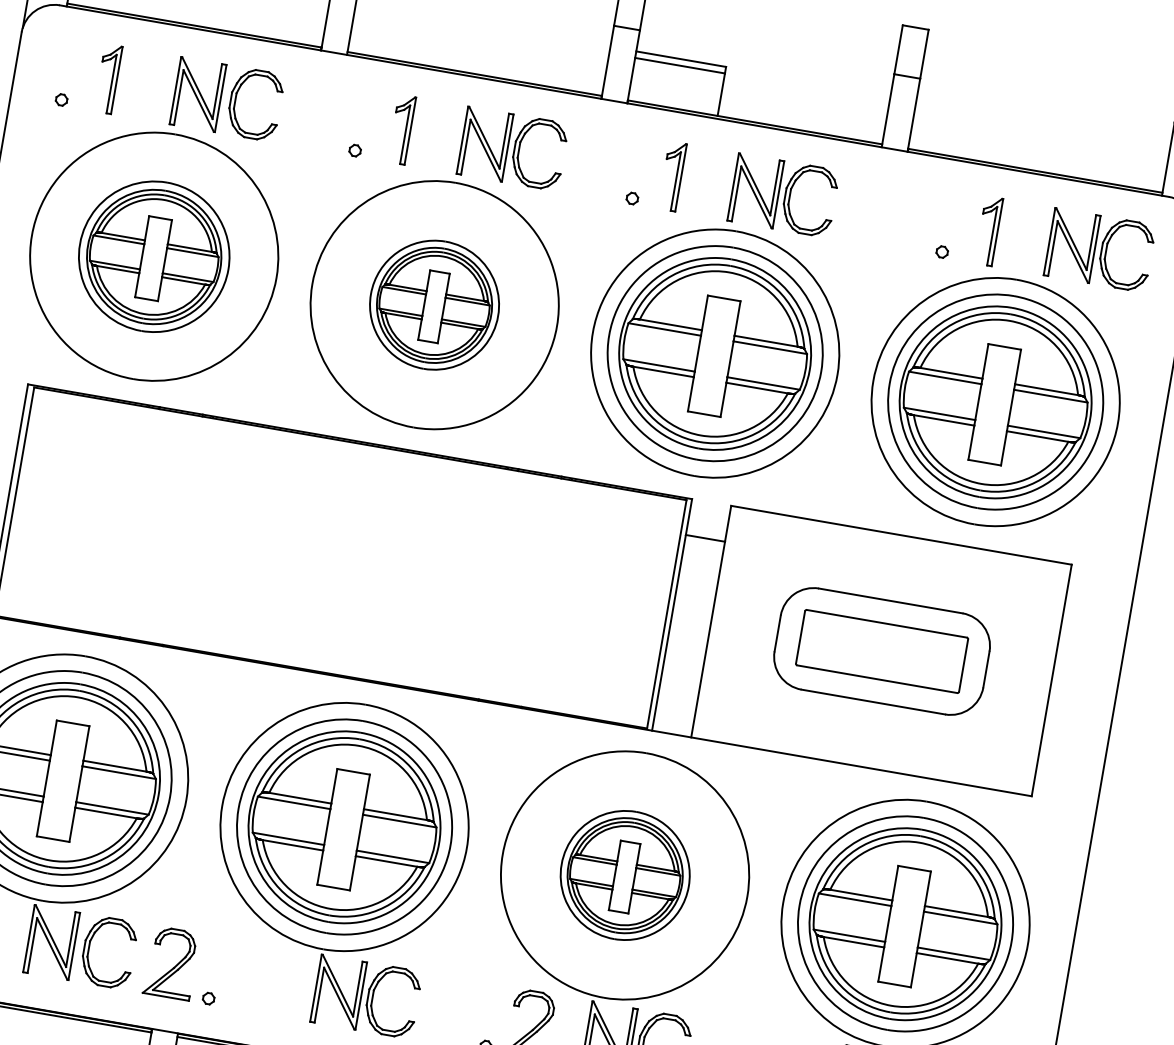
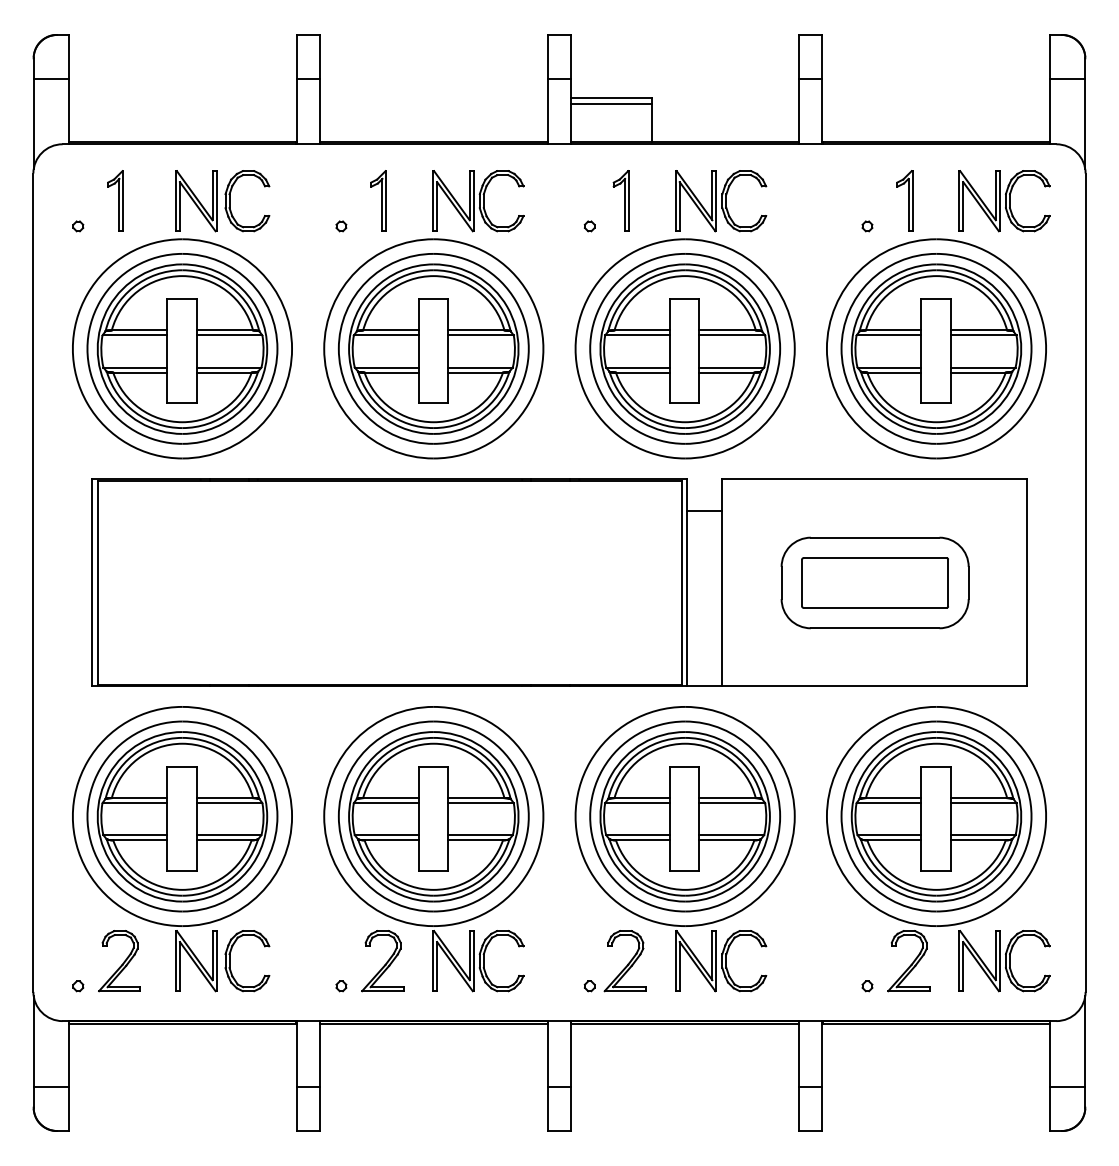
part: (154, 256) -> (182, 348), size x1.43
part: (434, 304) -> (433, 348), size x1.67
part: (625, 875) -> (685, 816), size x1.67
part: (171, 963) -> (382, 961), moved

